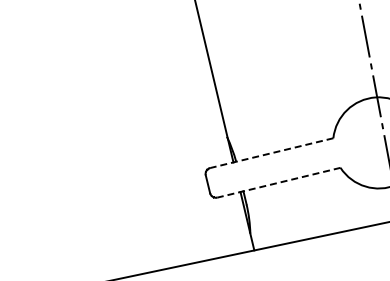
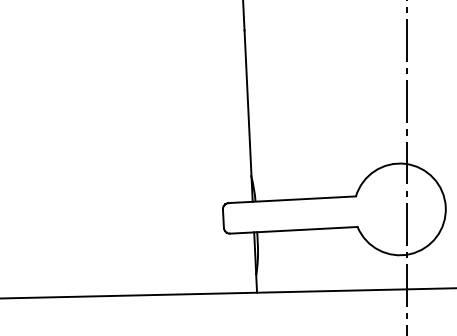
line: (271, 152) -> (292, 199), dashed -> solid
line: (278, 182) -> (293, 230), dashed -> solid

